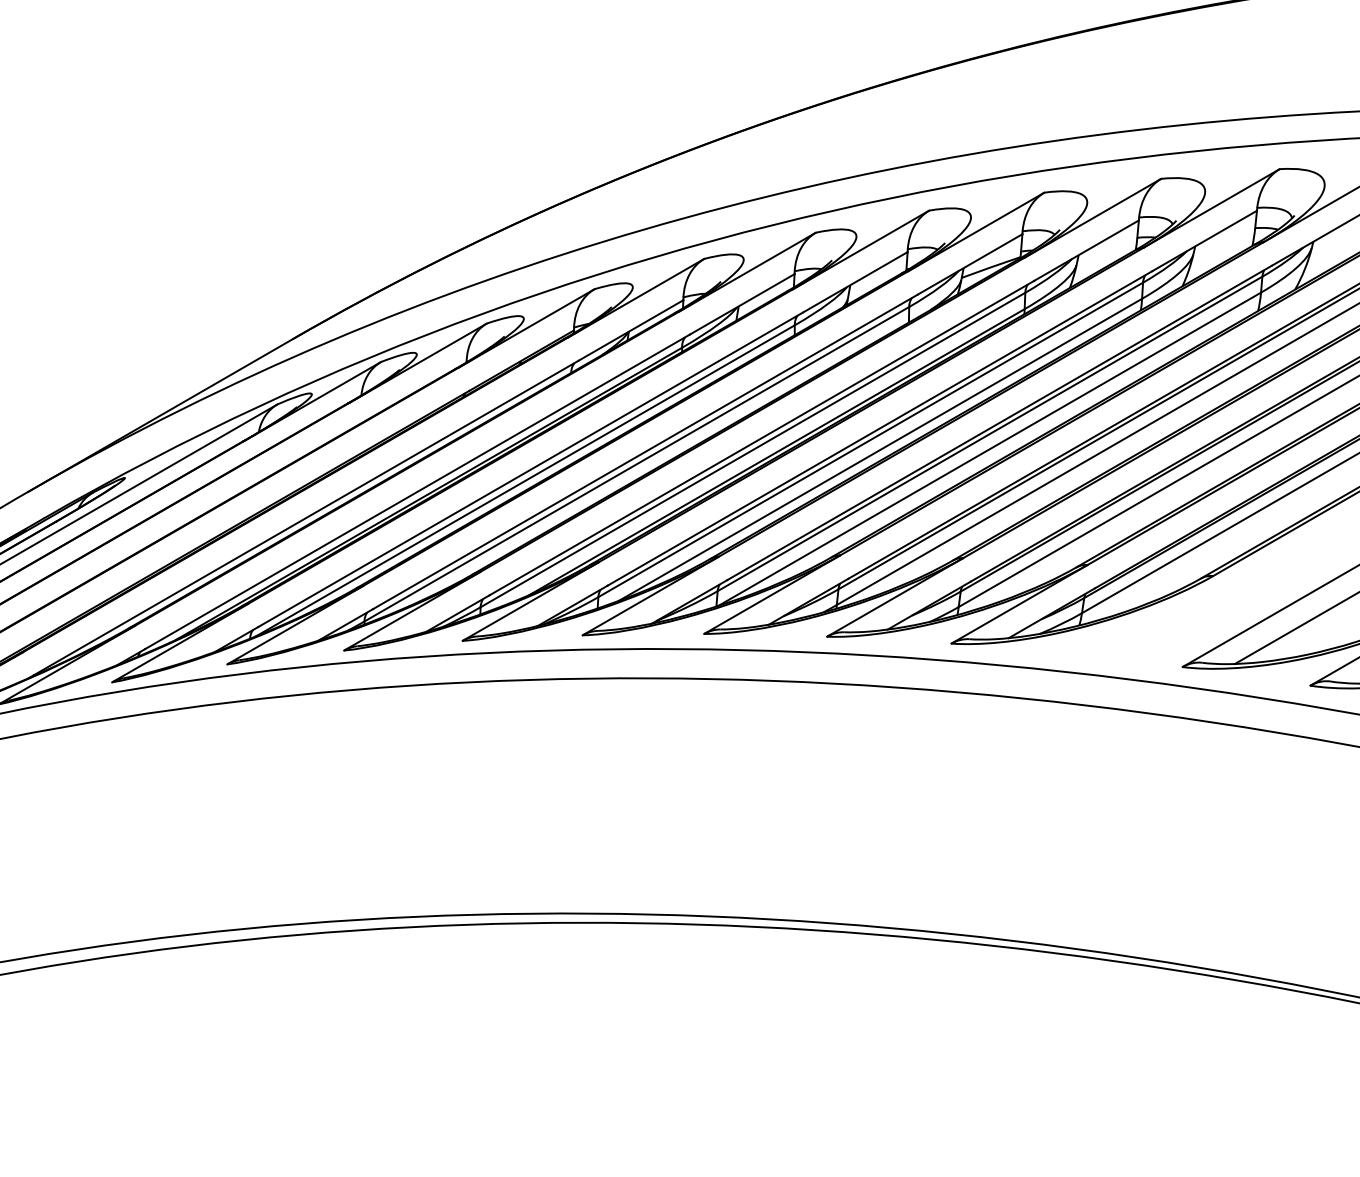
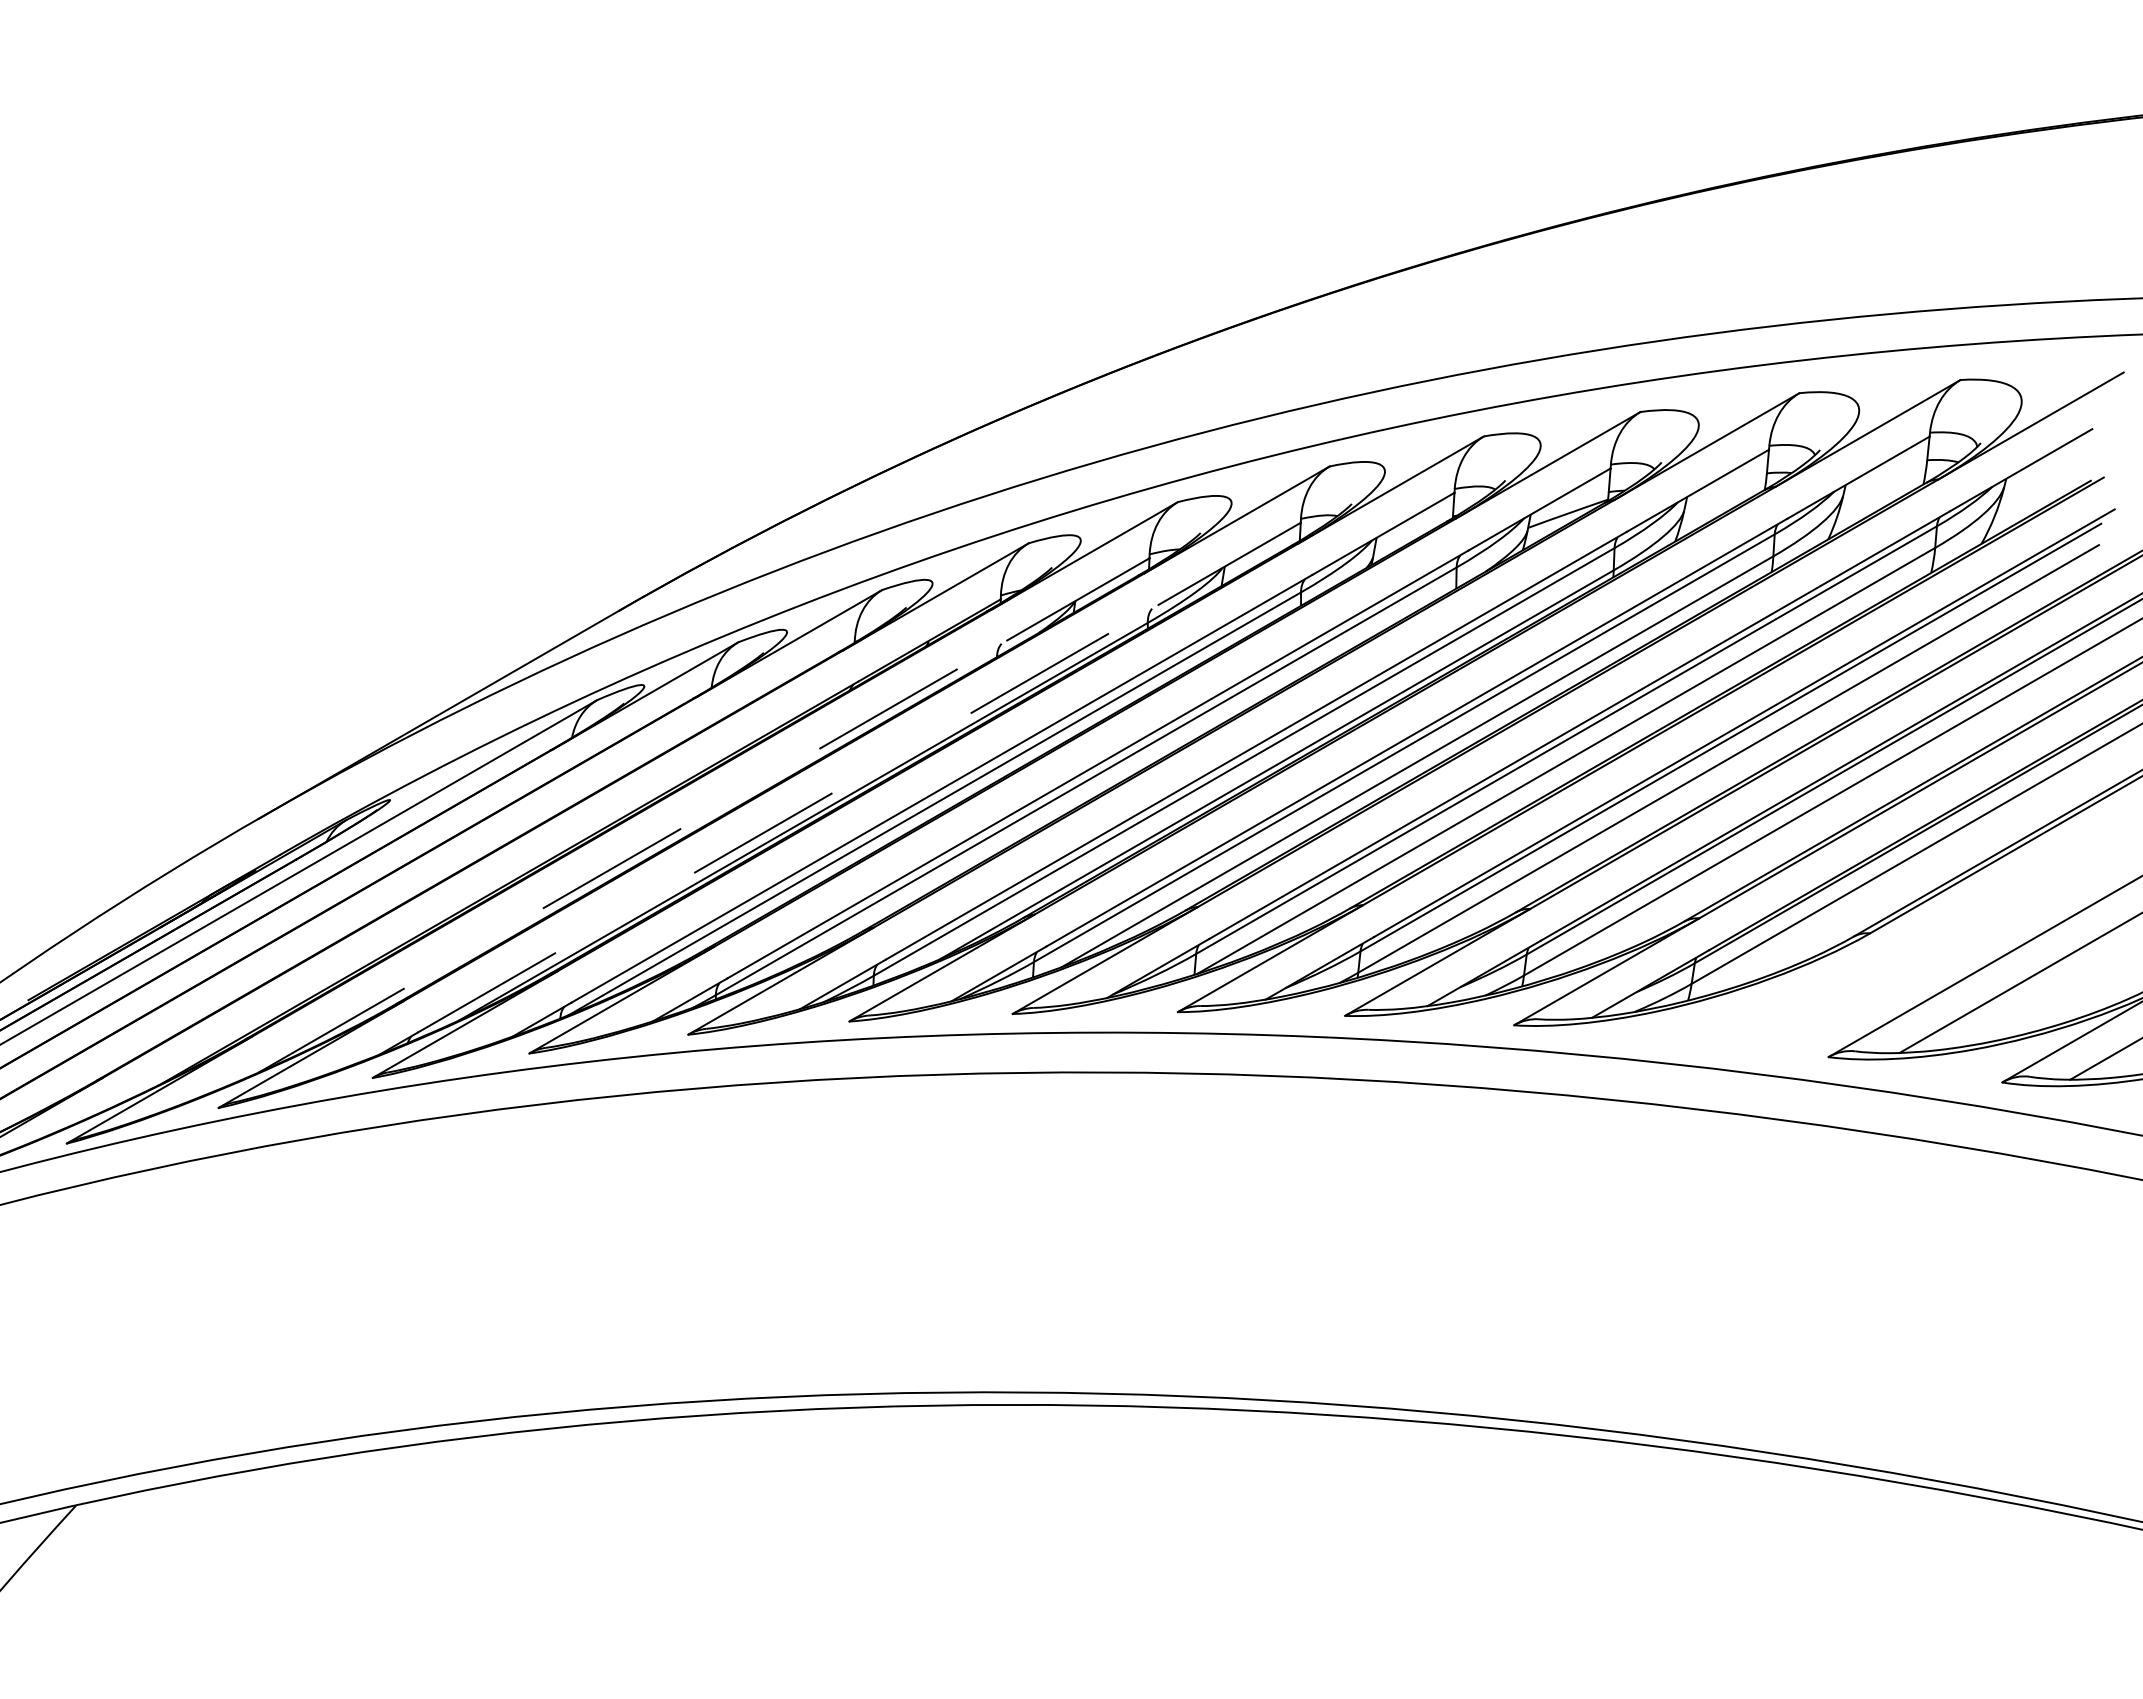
line: (417, 491) -> (788, 818), solid -> dashed
line: (306, 518) -> (636, 854), solid -> dashed

